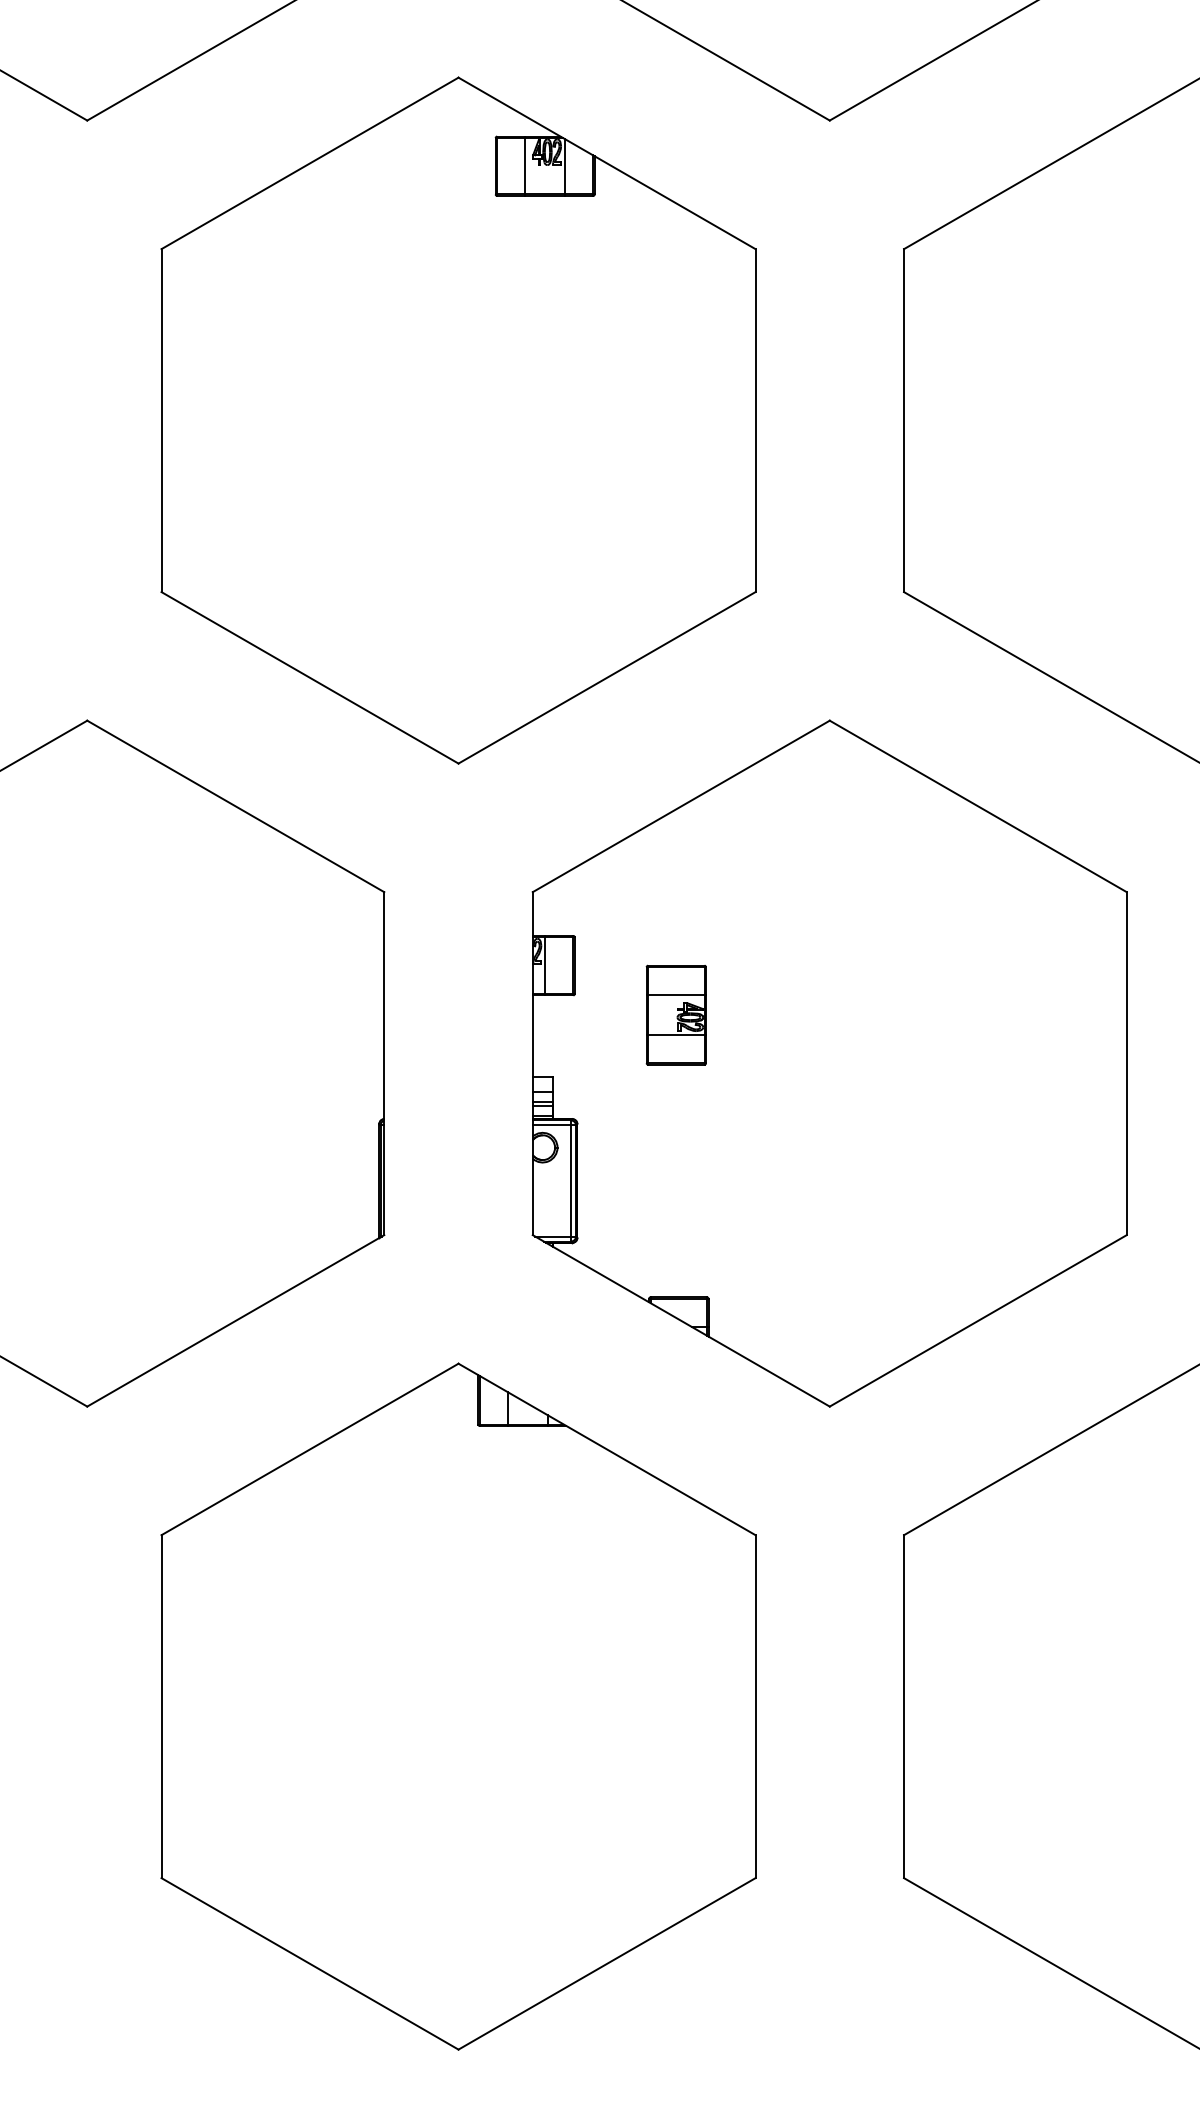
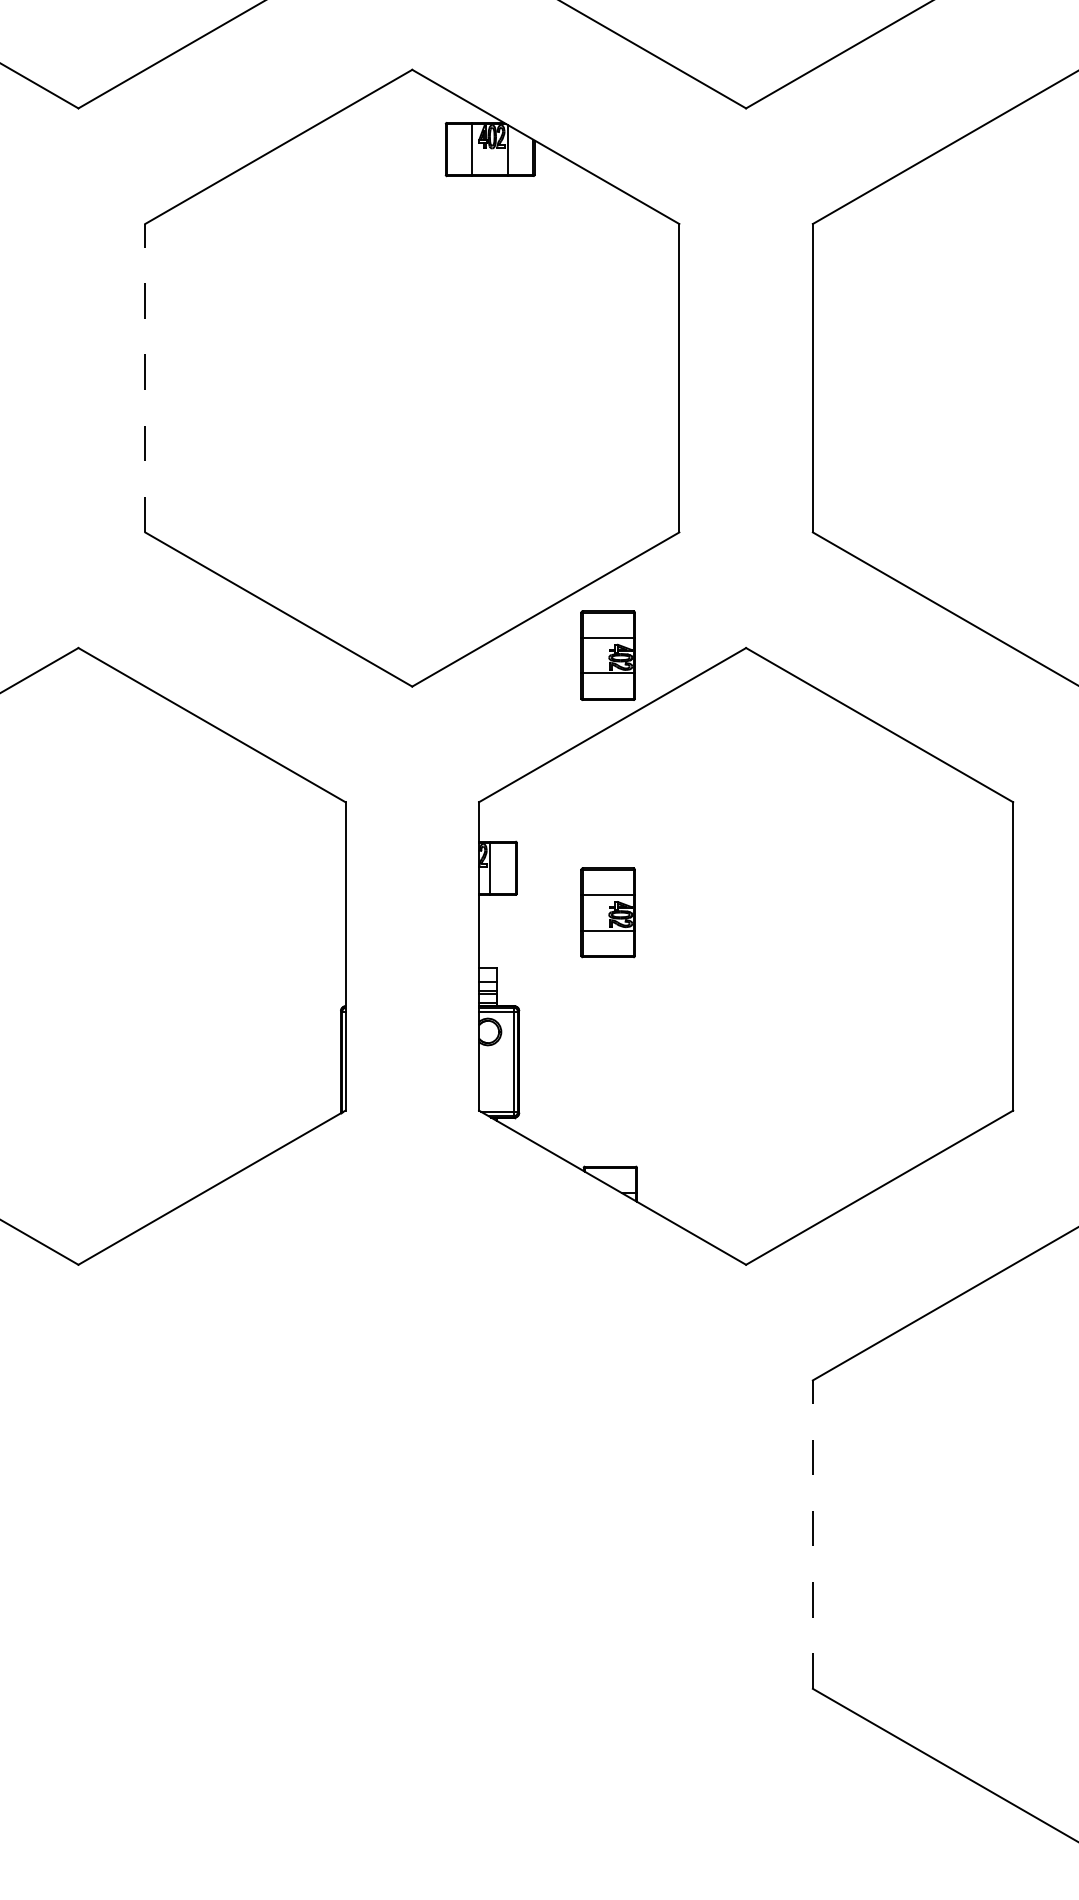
line: (161, 420) -> (145, 378), solid -> dashed
part: (675, 728) -> (607, 655), added
part: (458, 1706) -> (412, 1534), removed
line: (904, 1706) -> (813, 1534), solid -> dashed

